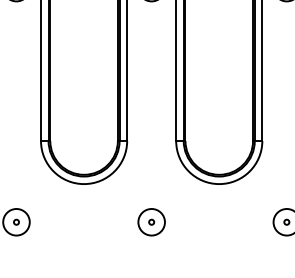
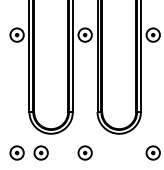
part: (62, 221) -> (40, 152), added

